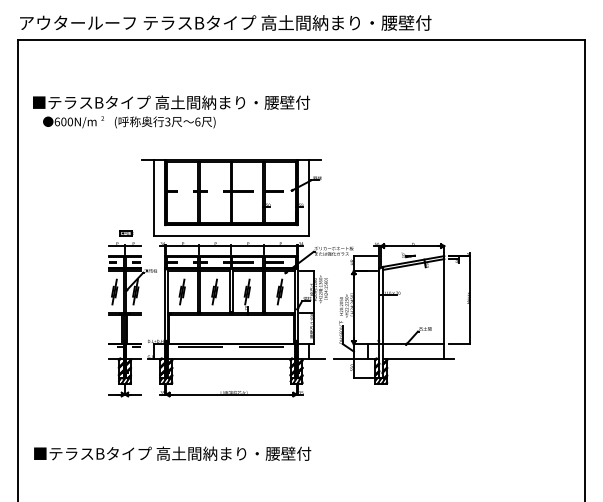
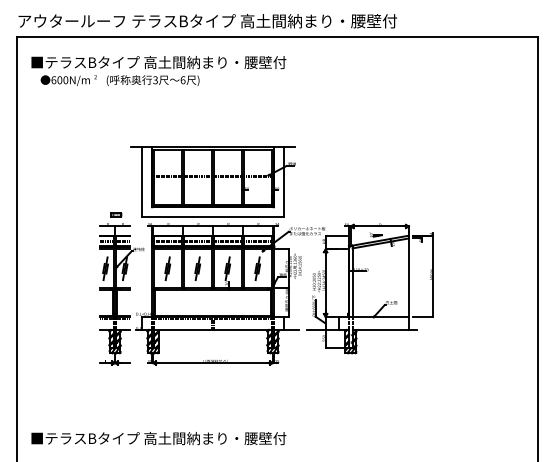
text: (171, 112) -> (158, 71), moved
text: (172, 453) -> (158, 438), moved

